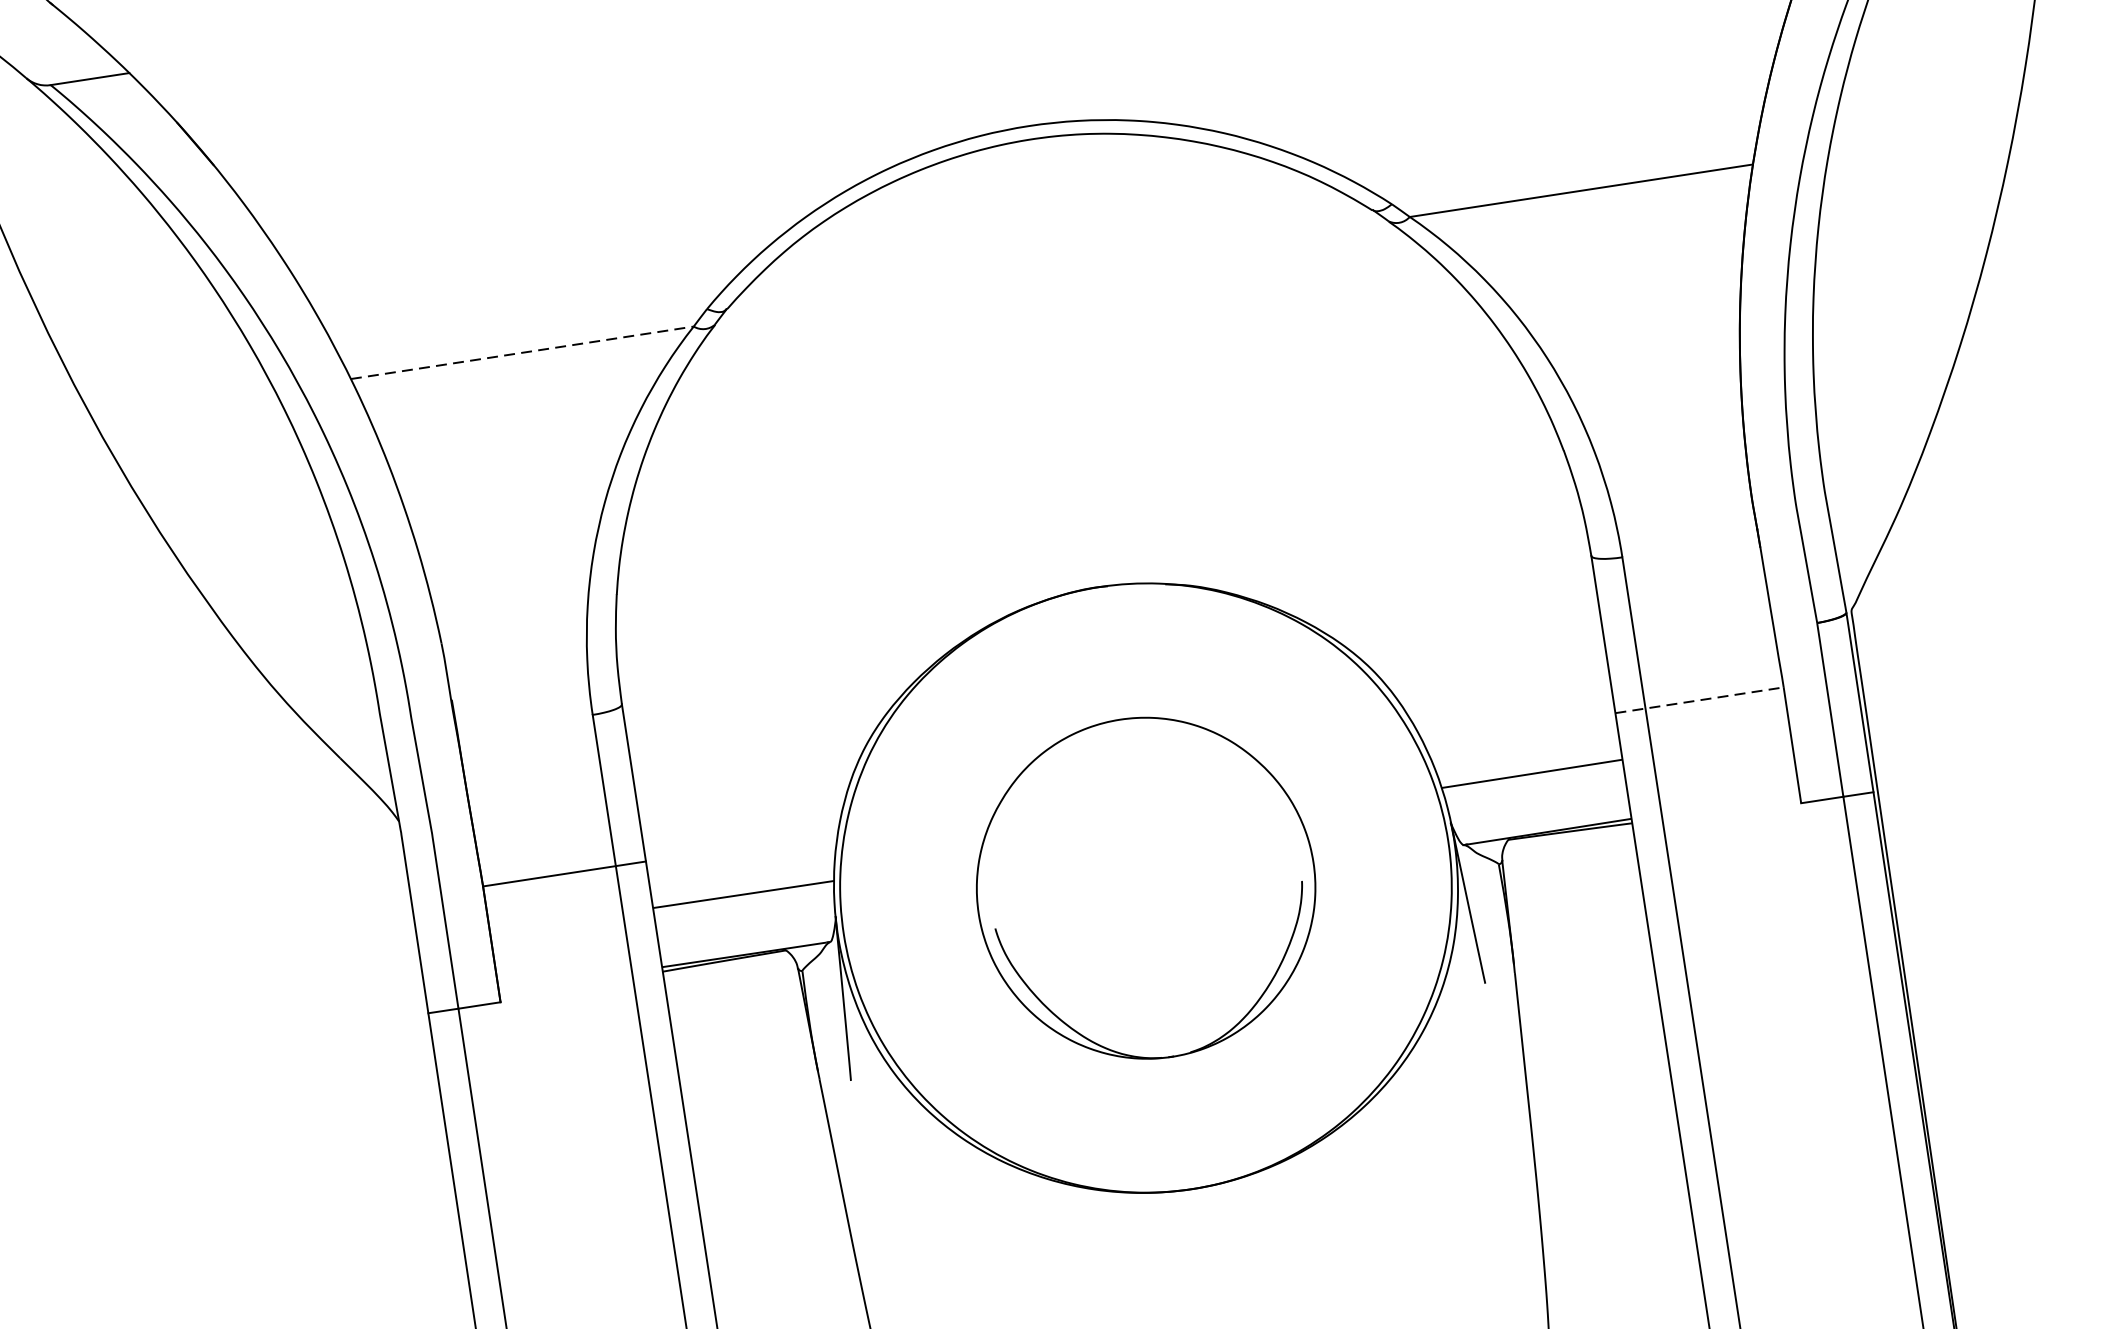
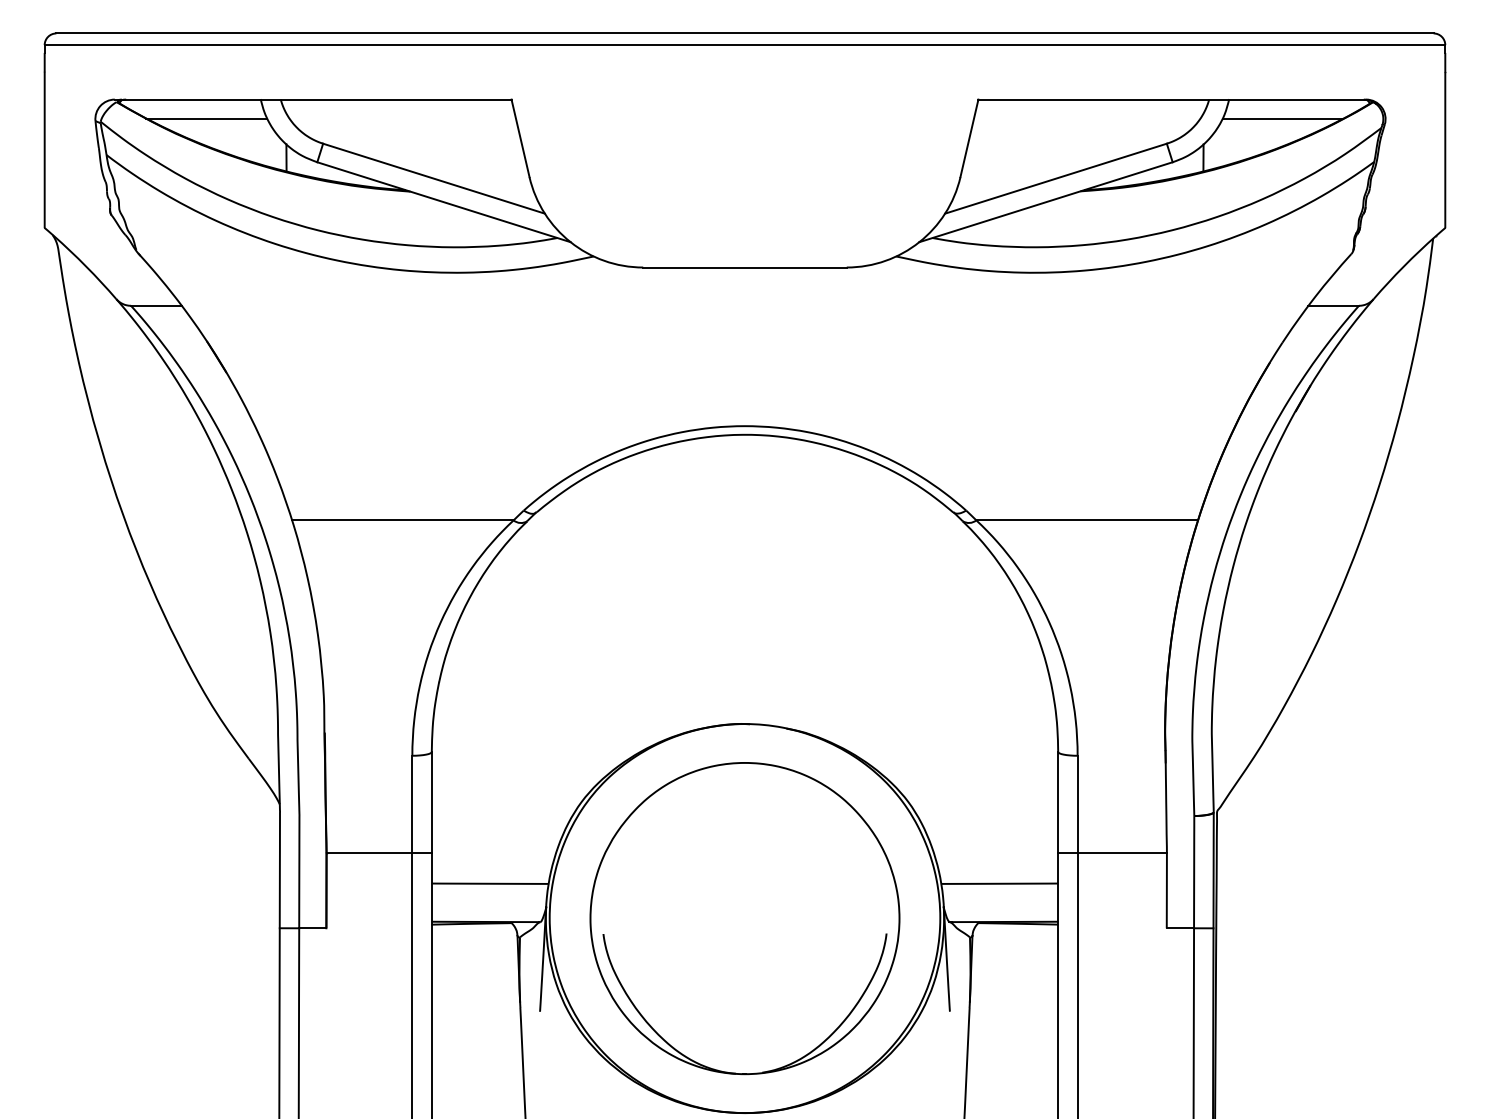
line: (521, 353) -> (402, 520), dashed -> solid
line: (1701, 700) -> (1113, 853), dashed -> solid
part: (1145, 888) -> (744, 918), size x1.43

